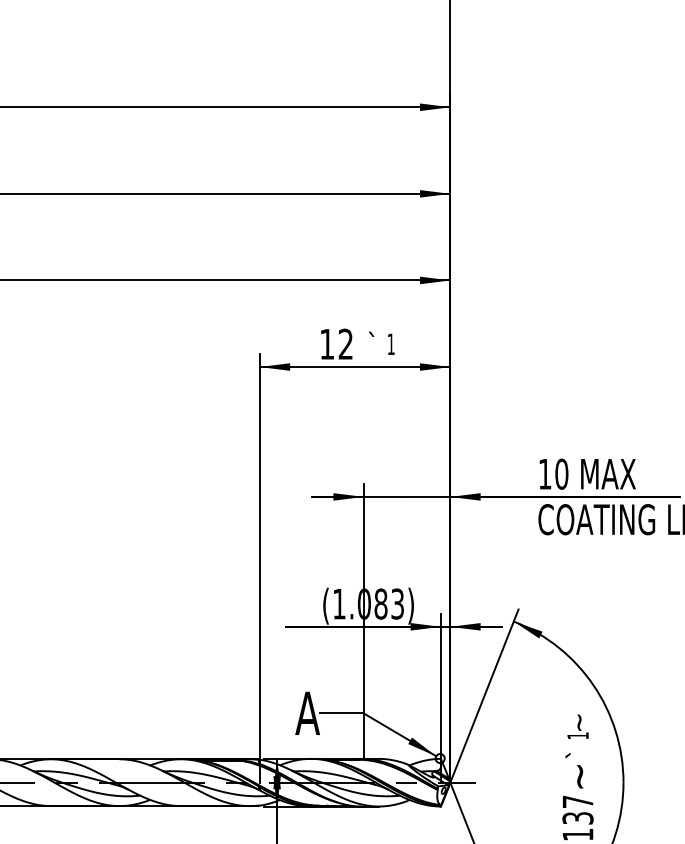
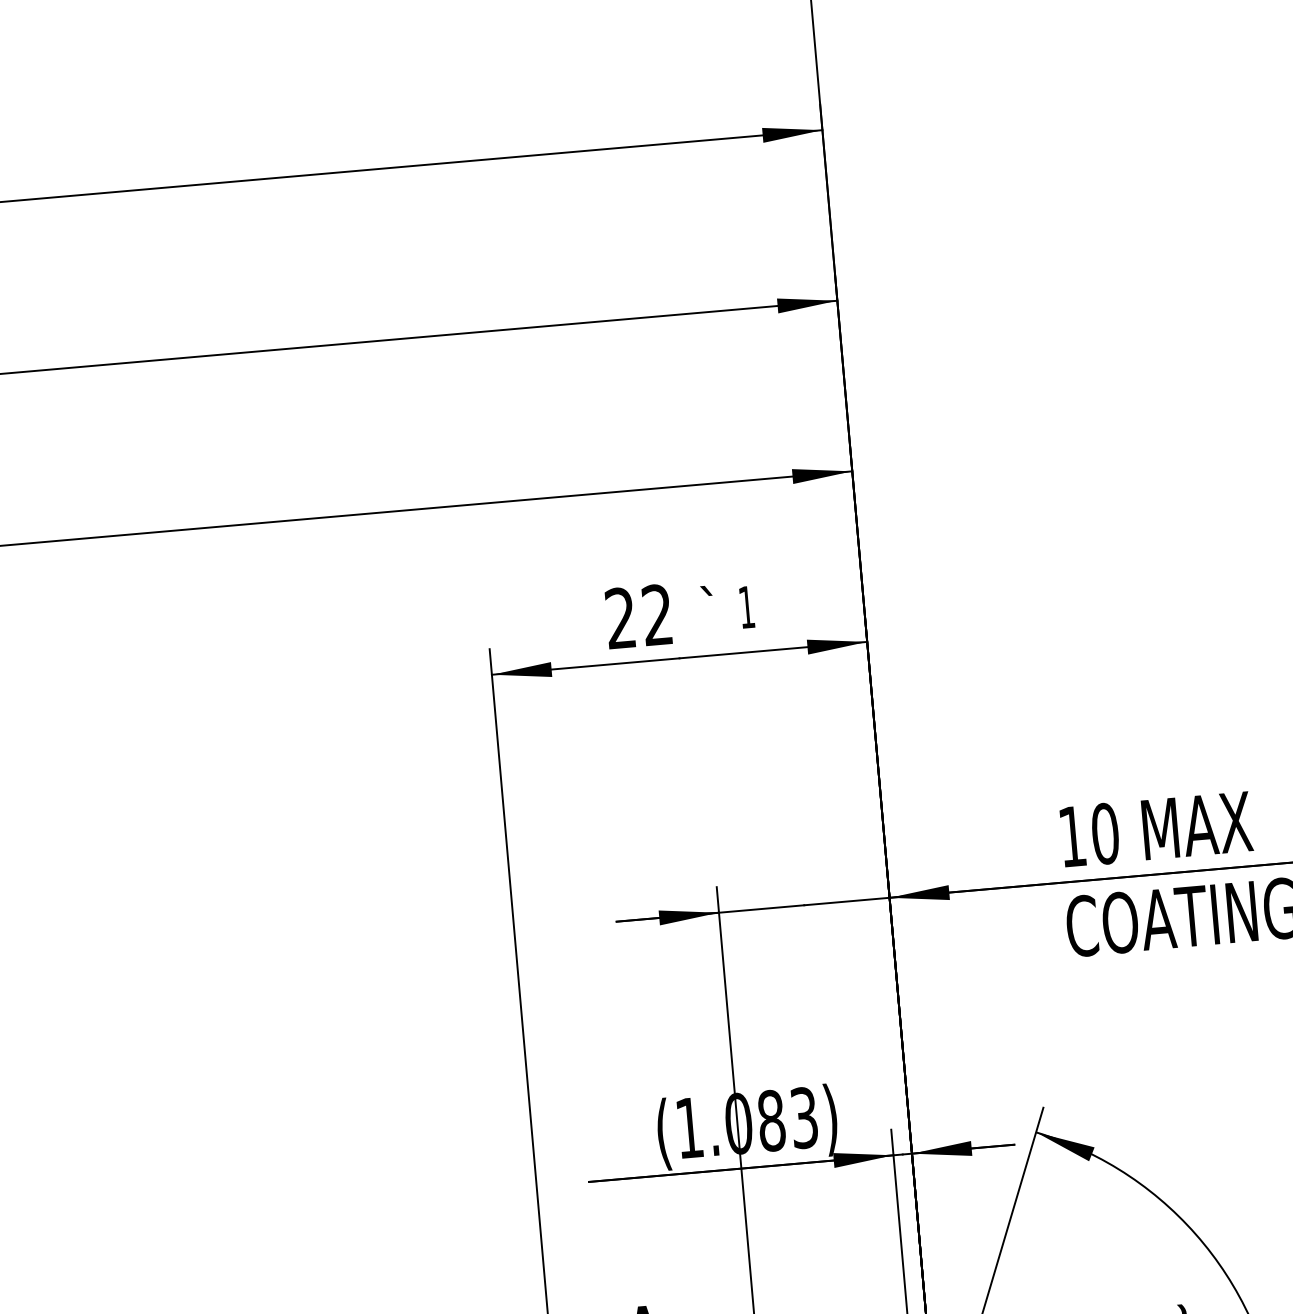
text: (326, 343) -> (619, 616), 12 -> 22

